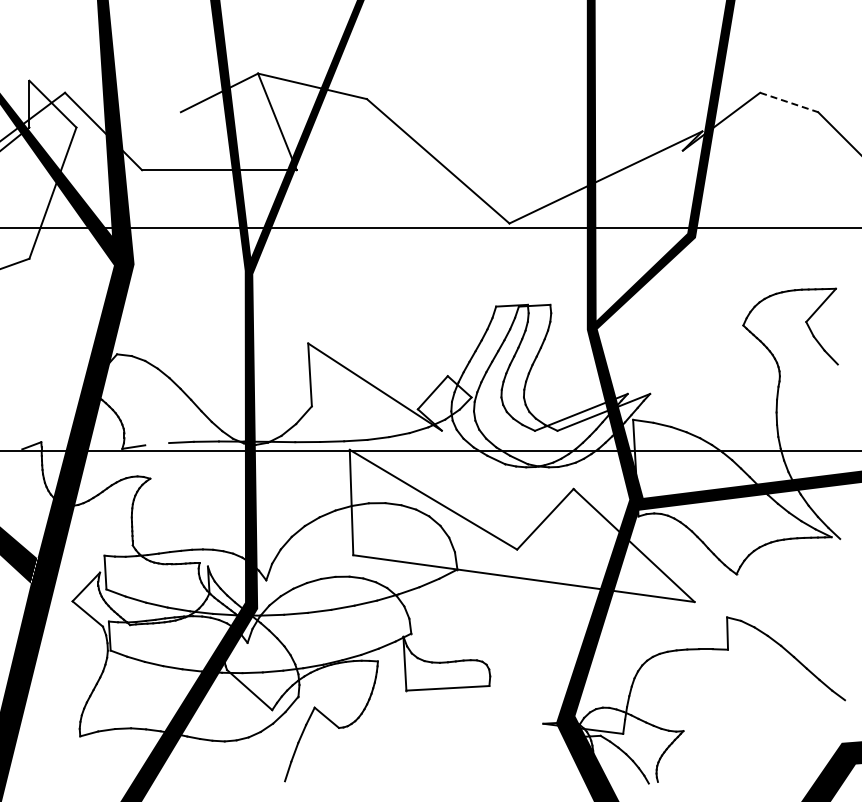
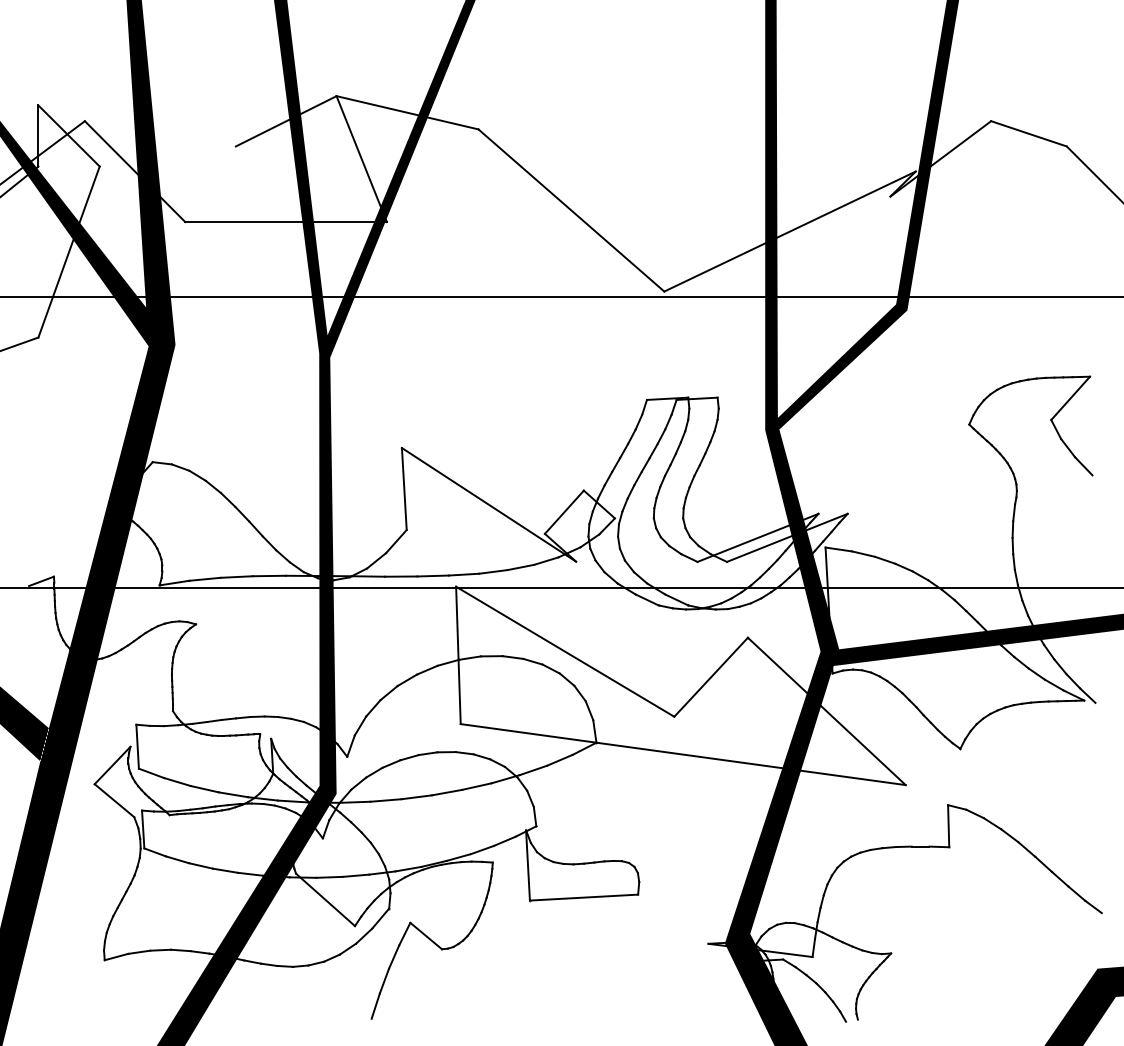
line: (789, 102) -> (1029, 133), dashed -> solid
line: (157, 444) -> (205, 579), added

